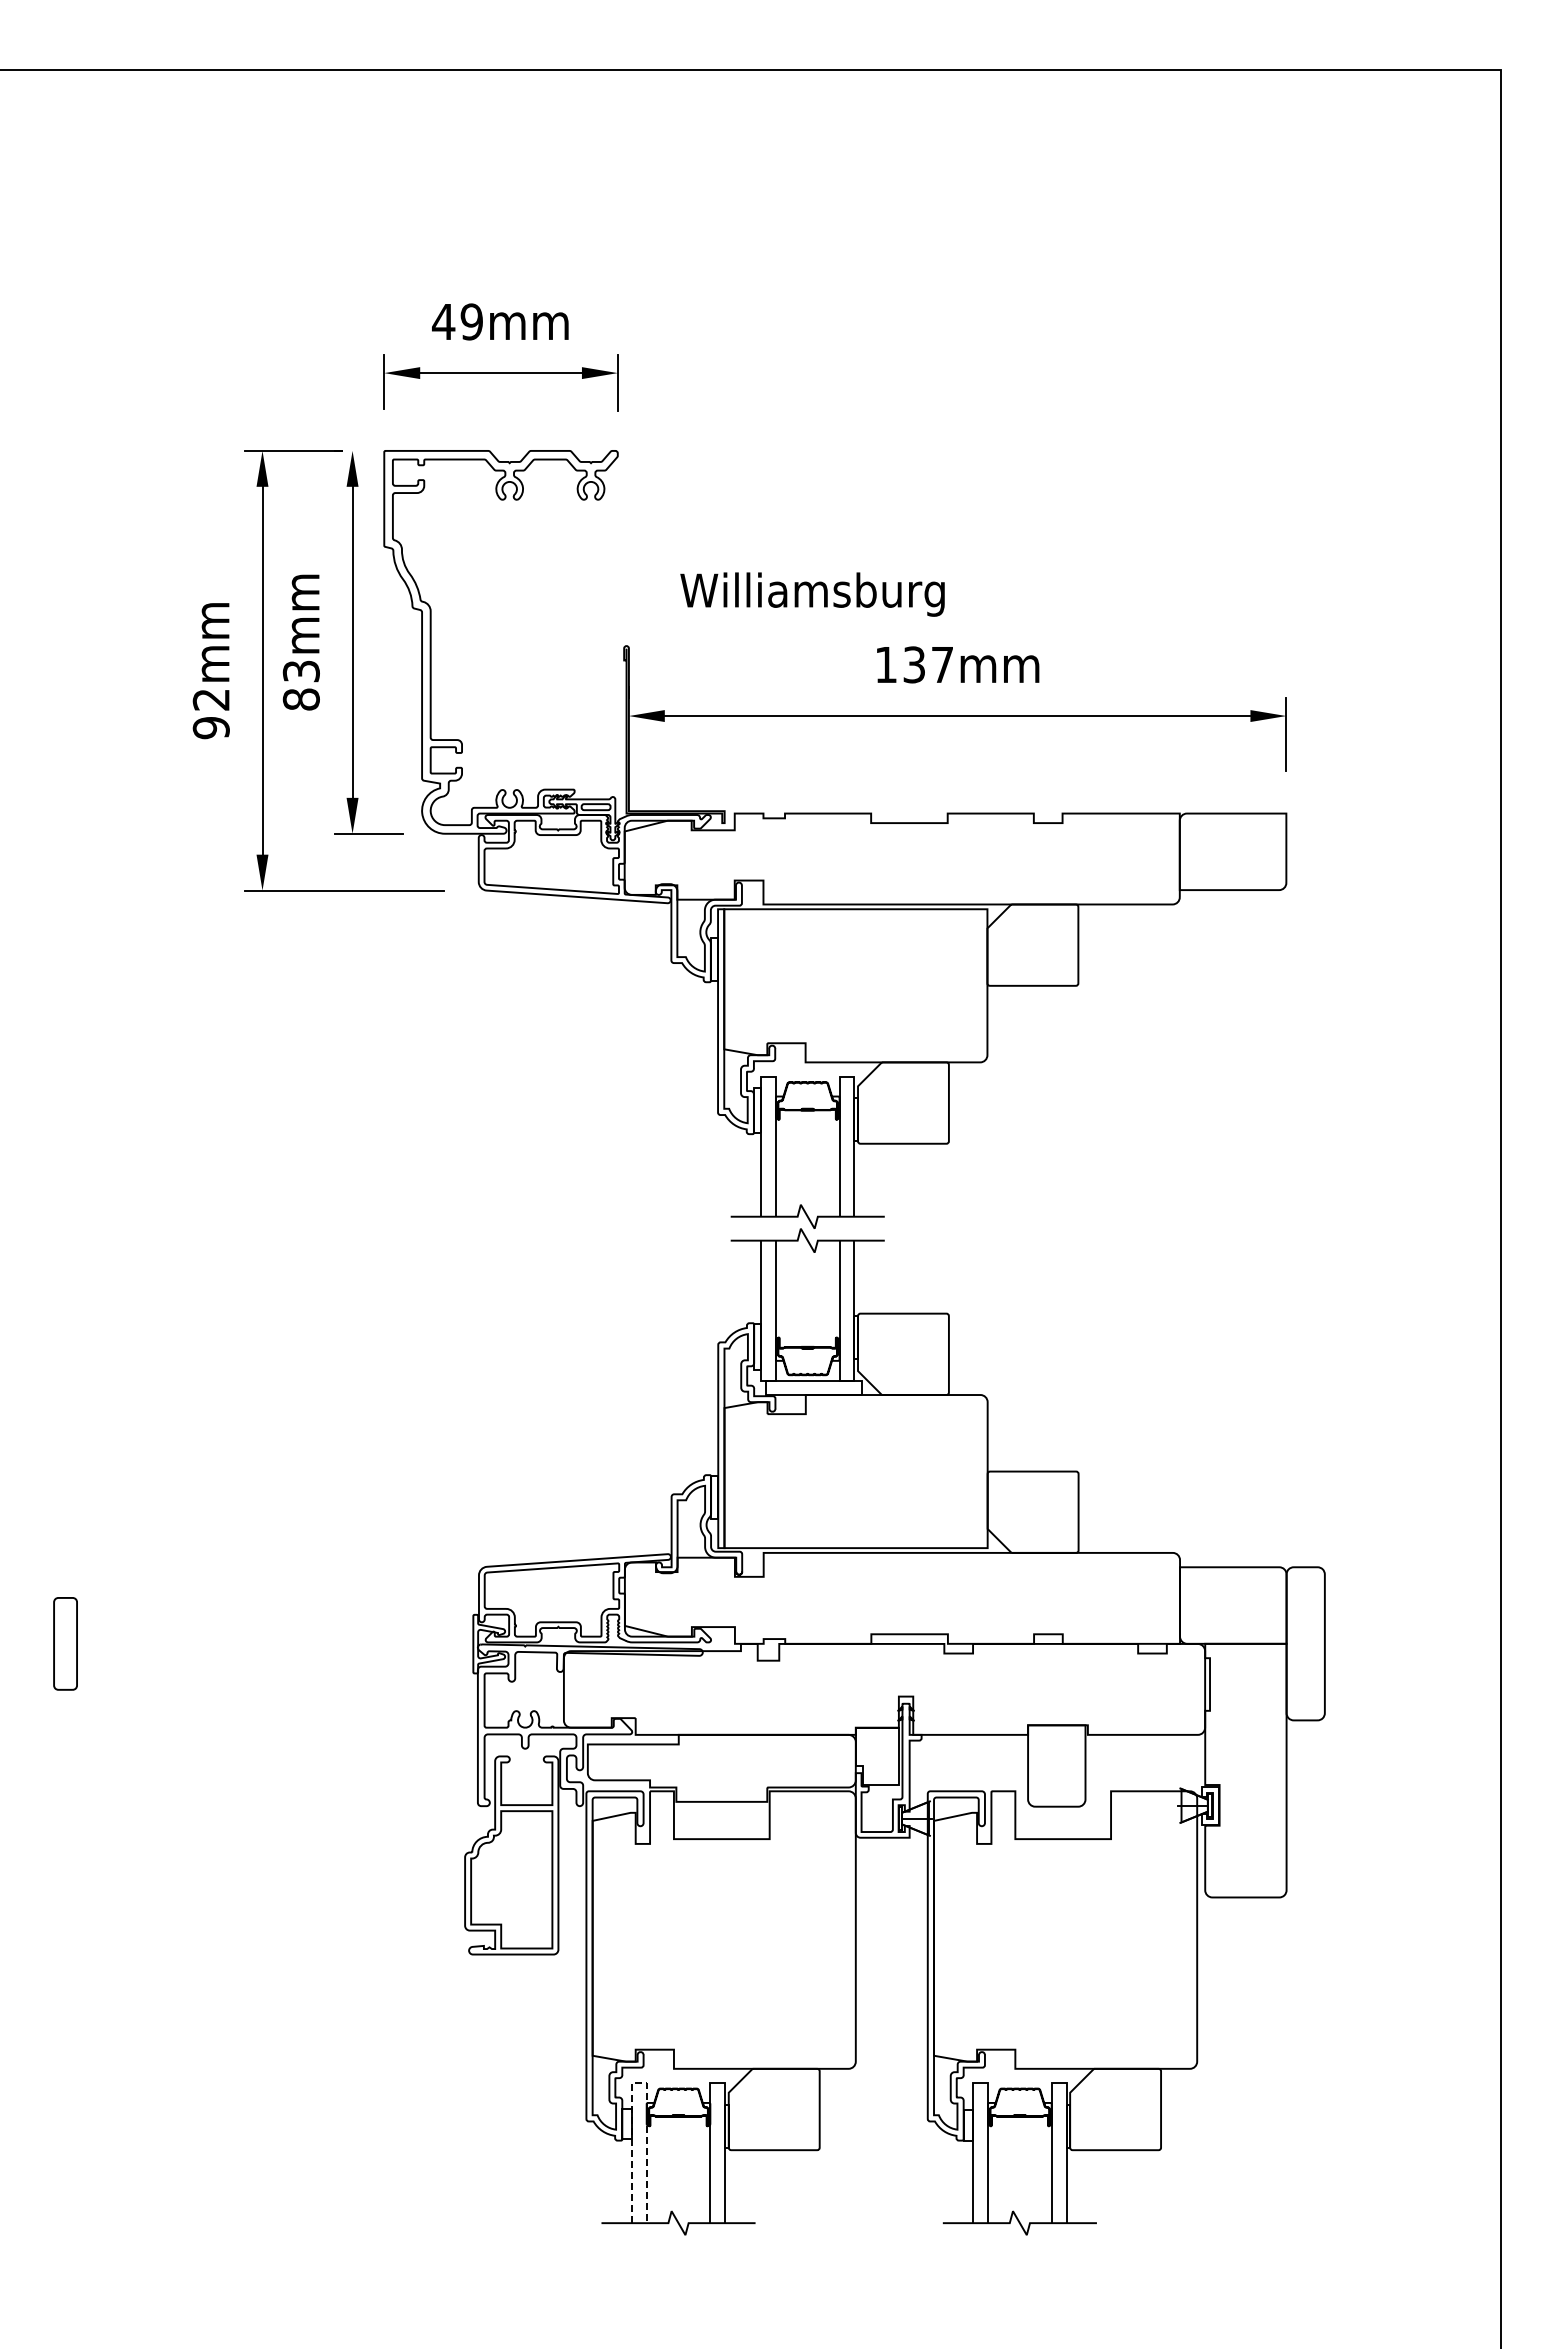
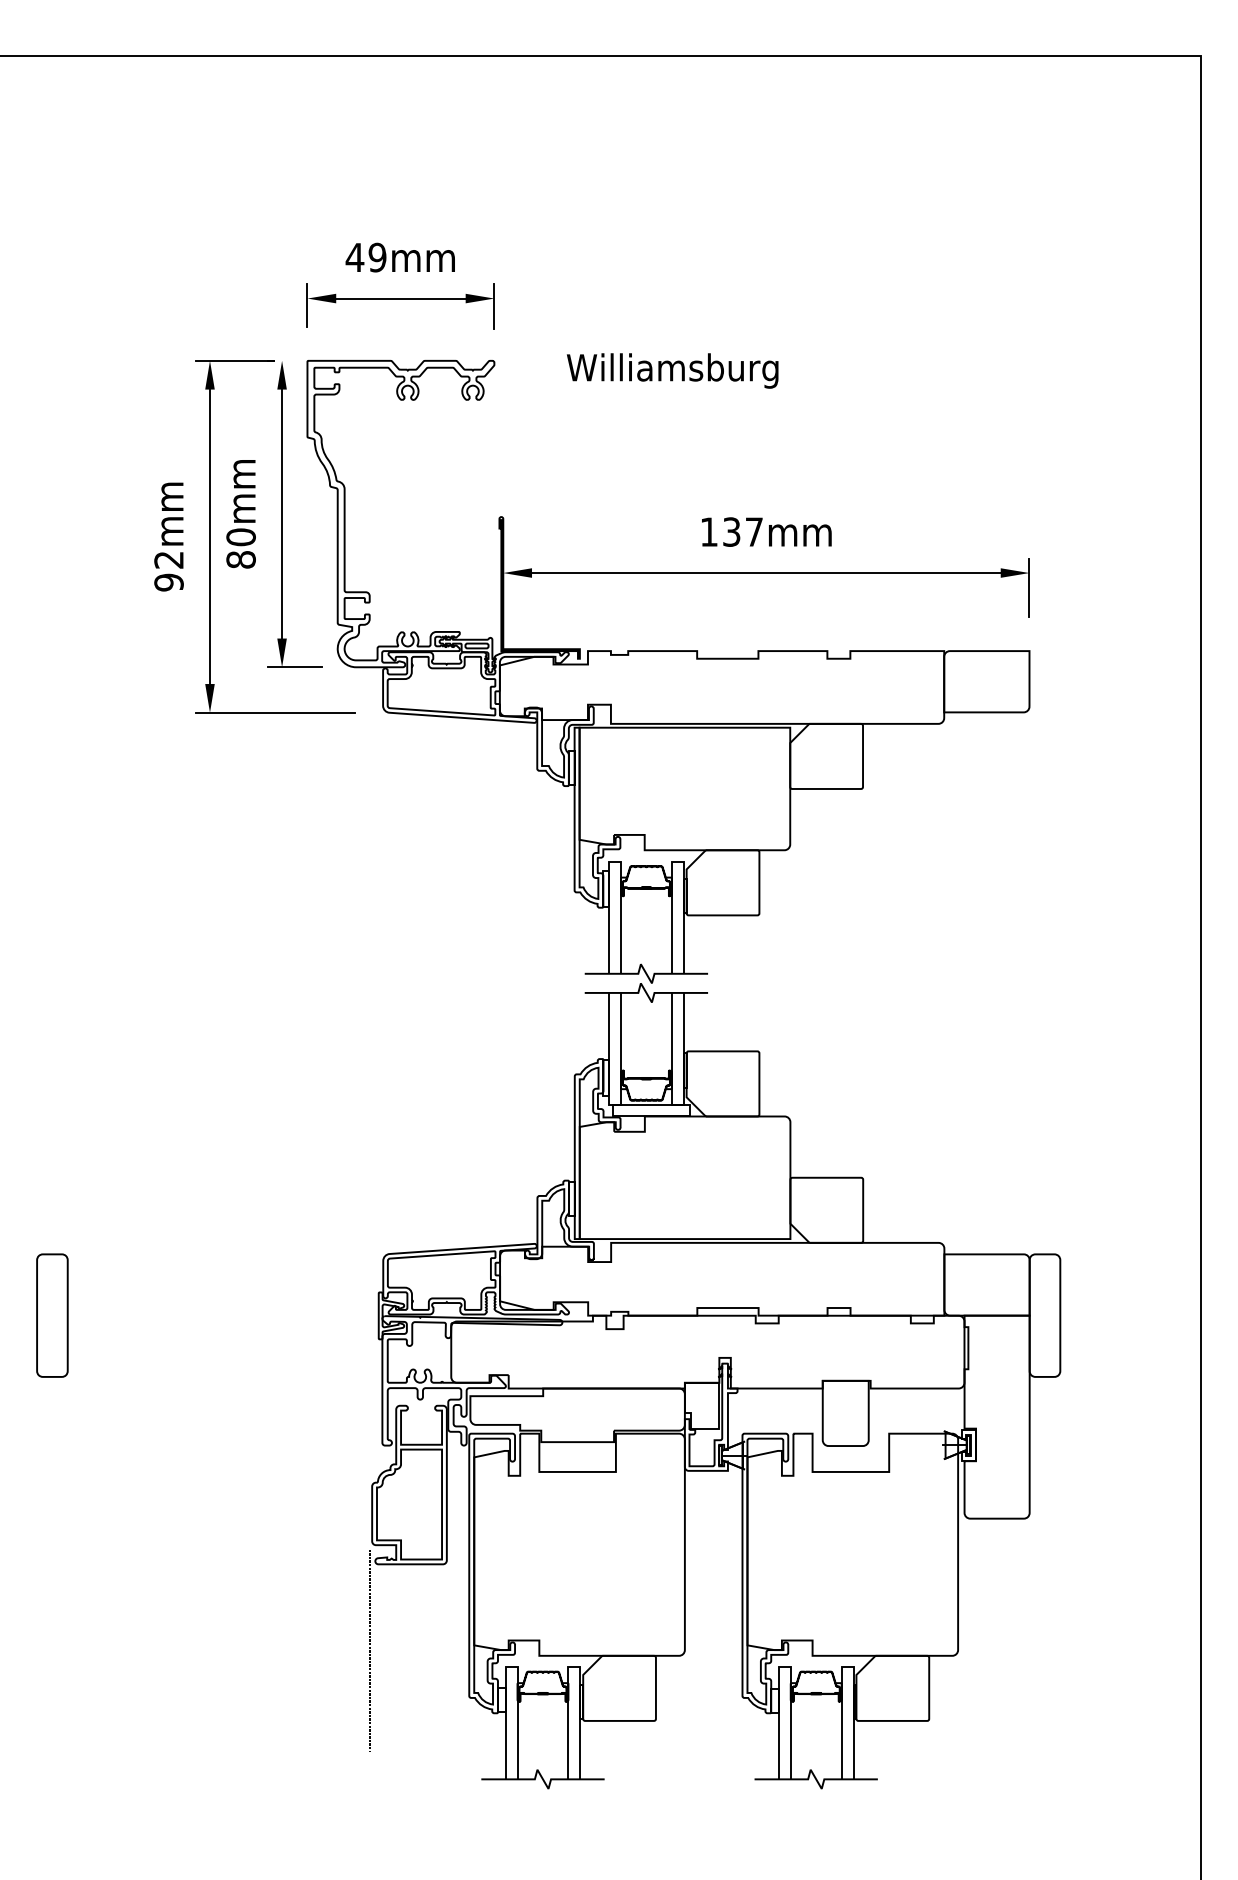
text: (812, 594) -> (672, 370), moved
text: (300, 671) -> (240, 537), 83mm -> 80mm
part: (65, 1643) -> (52, 1315), size x1.67
line: (461, 2062) -> (369, 1650), added
line: (639, 2083) -> (511, 1667), dashed -> solid

